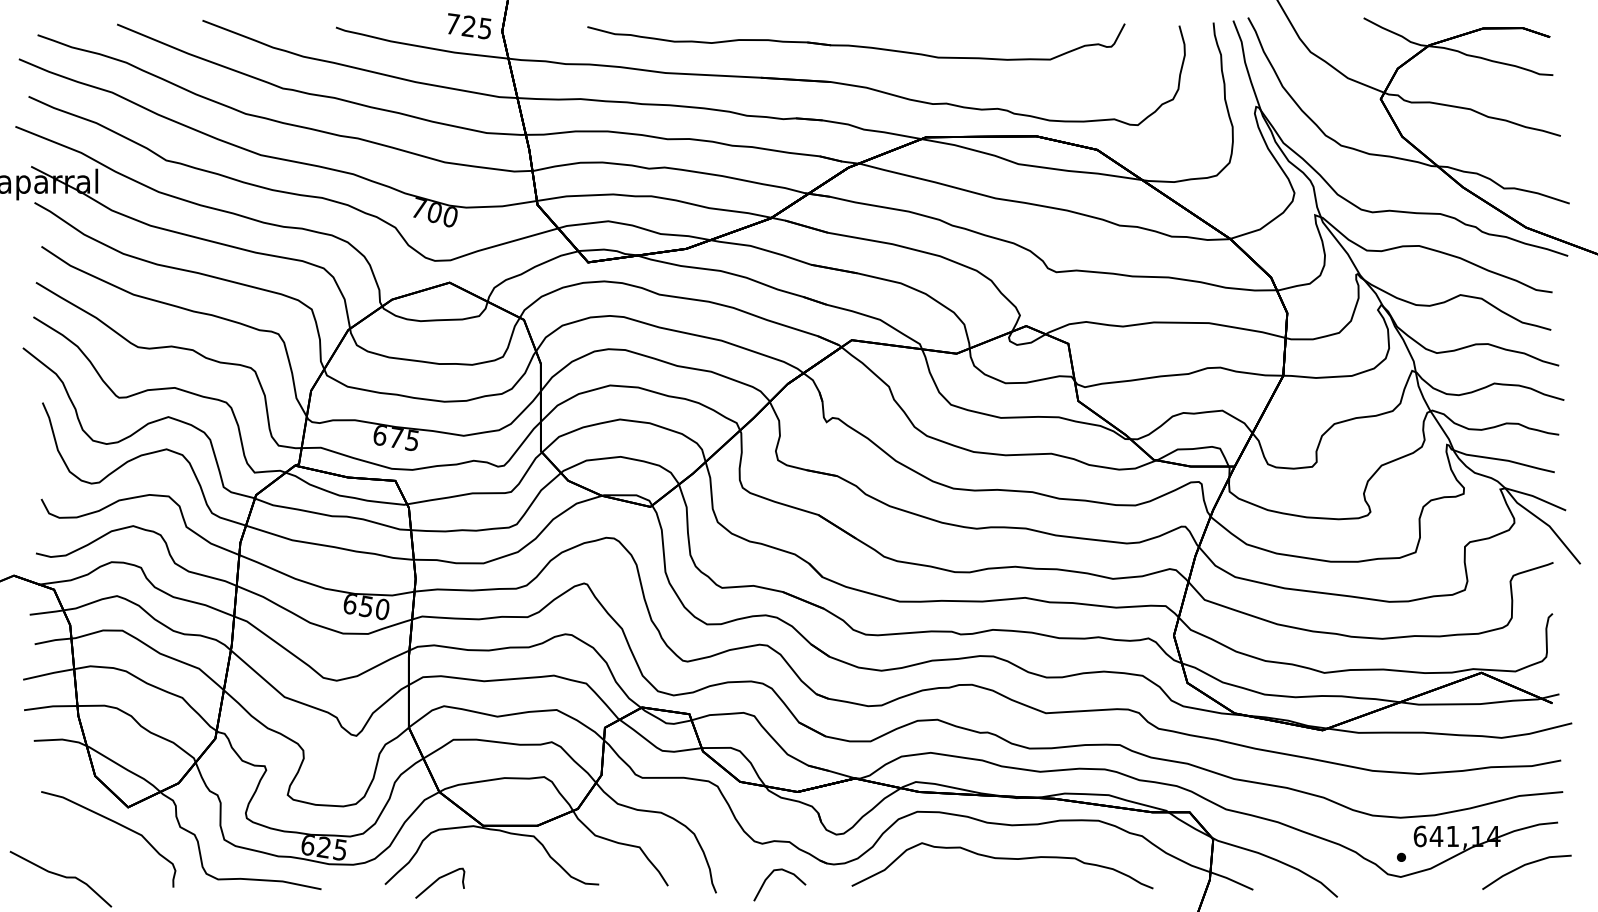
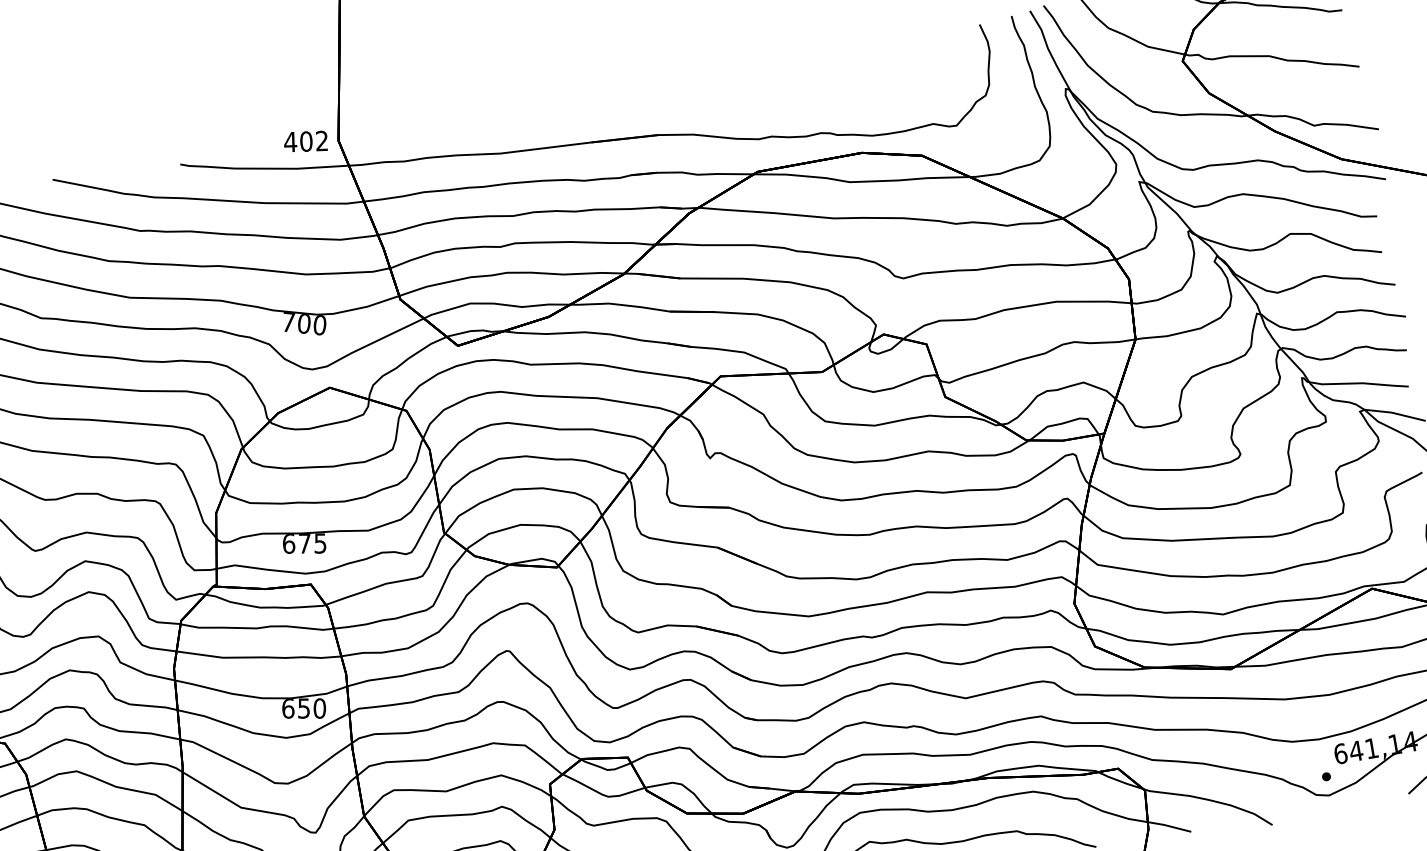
text: (468, 26) -> (305, 141), 725 -> 402
part: (856, 41) -> (676, 92), removed

